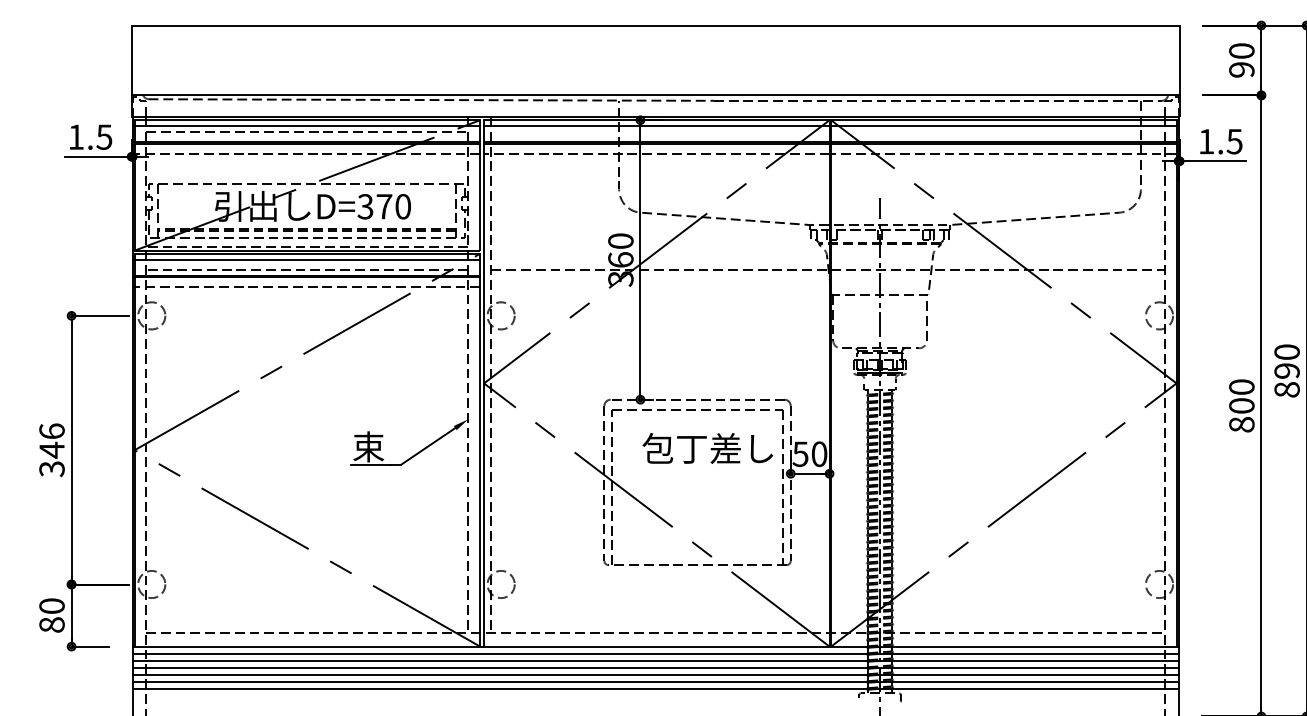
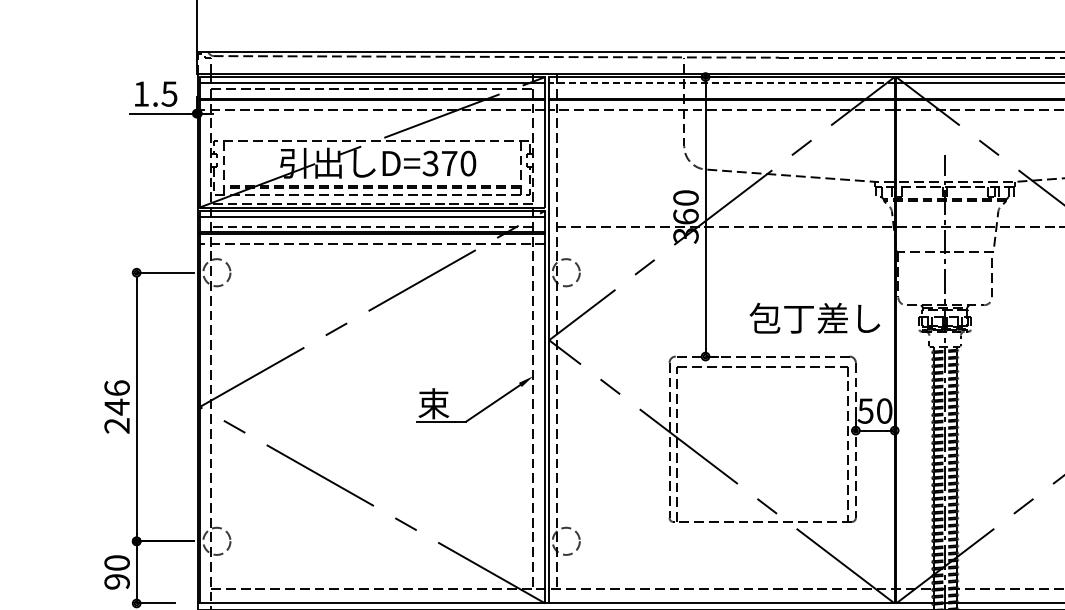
line: (656, 126) -> (721, 83), solid -> dashed
text: (707, 448) -> (814, 318), moved
text: (51, 469) -> (116, 426), 346 -> 246
text: (51, 624) -> (116, 581), 80 -> 90

